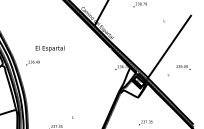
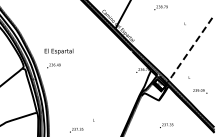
line: (169, 46) -> (190, 49), solid -> dashed
text: (49, 48) -> (58, 51), moved
text: (183, 67) -> (200, 91), moved

